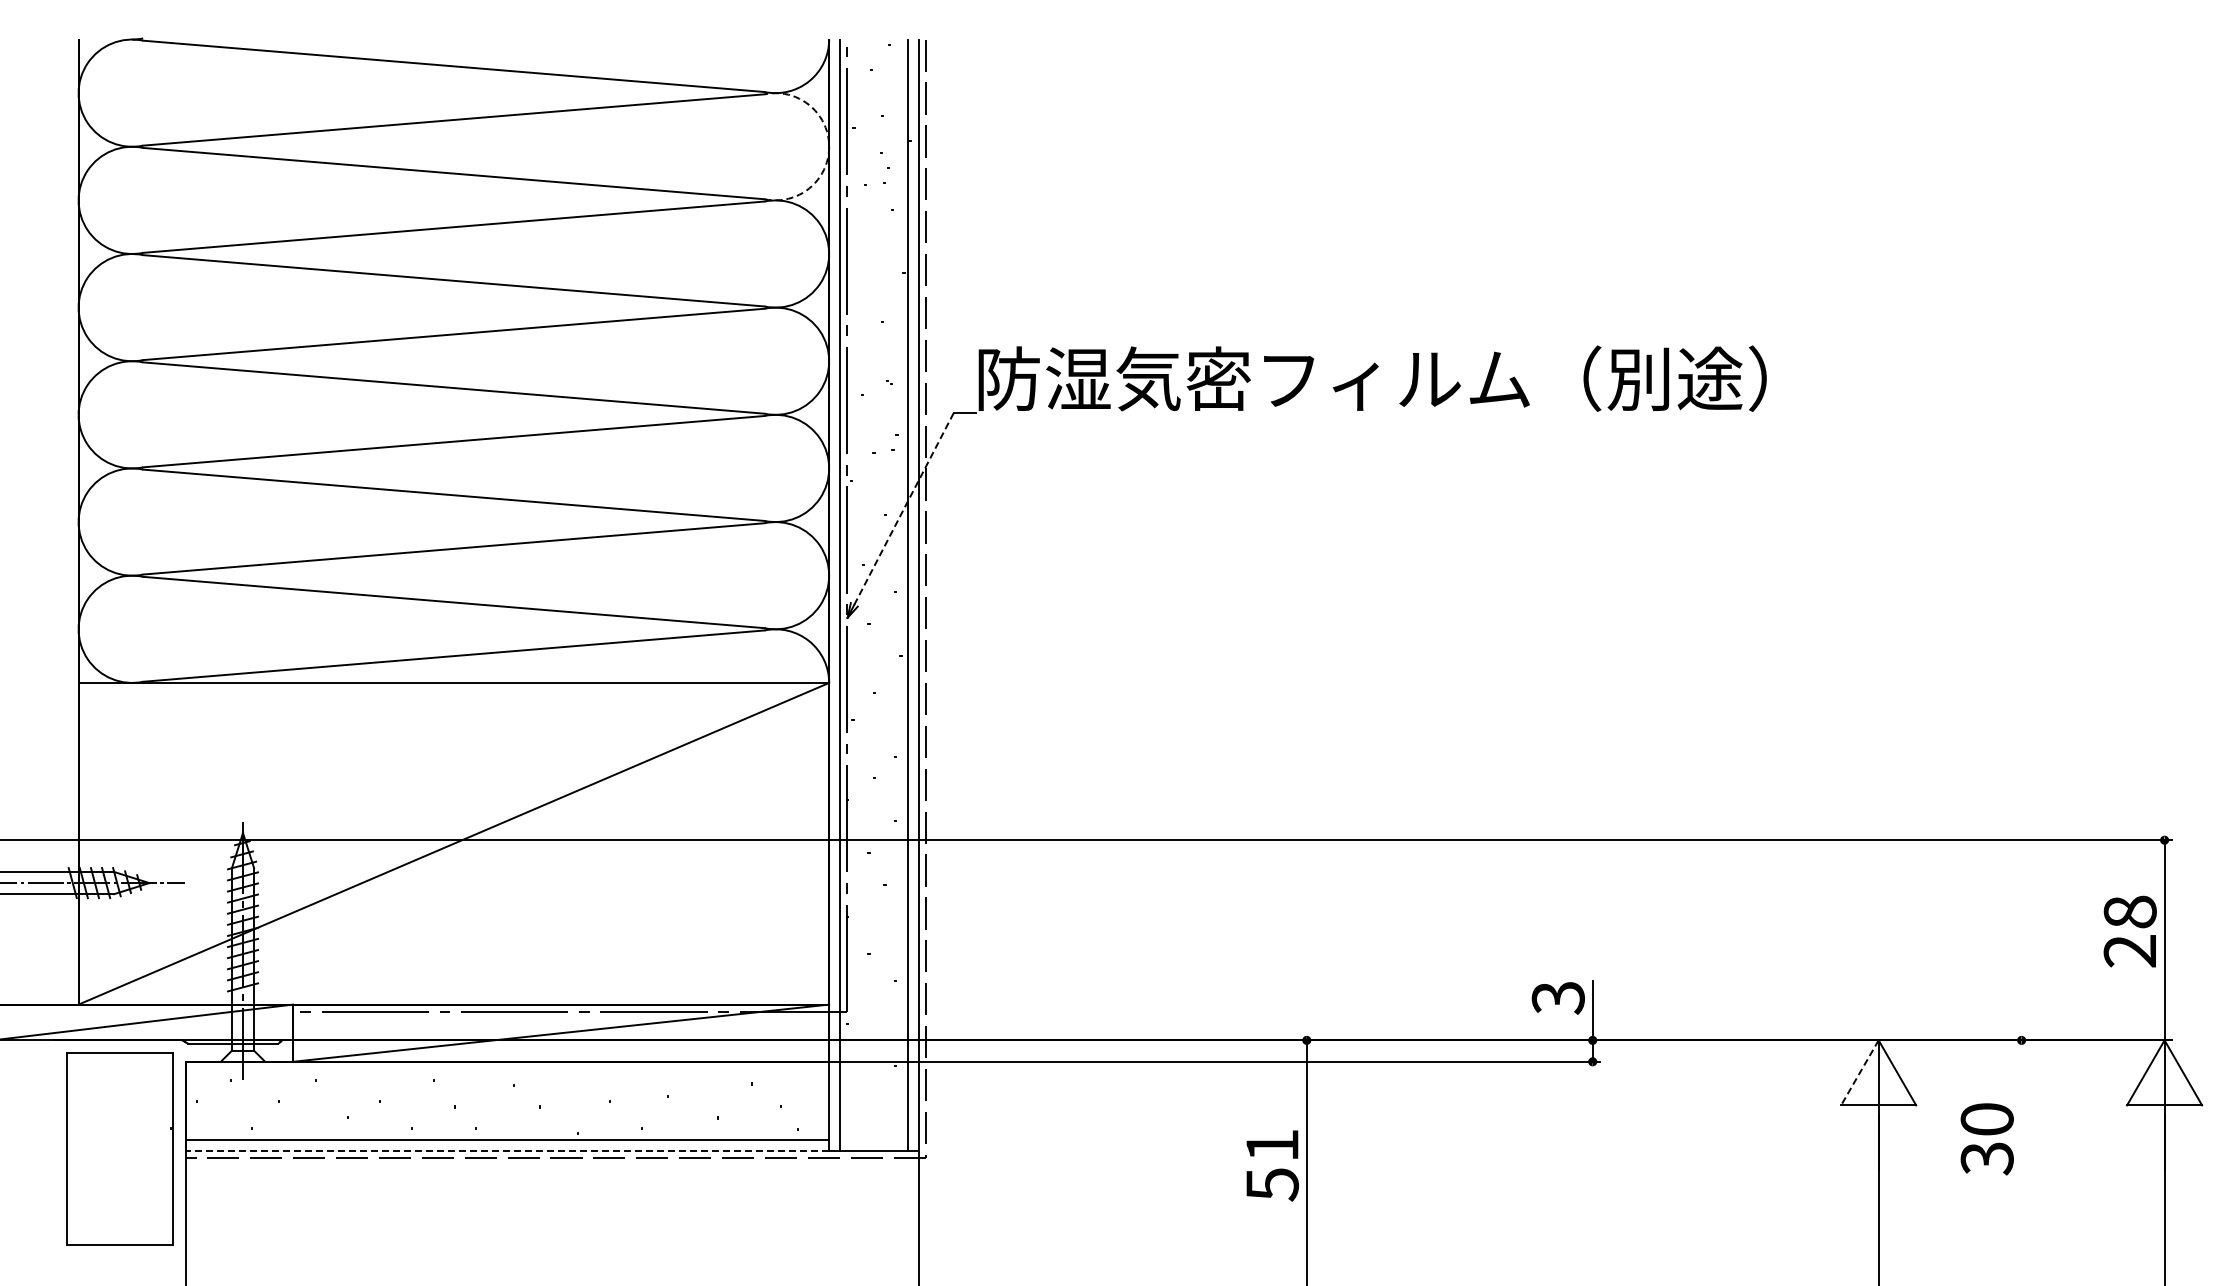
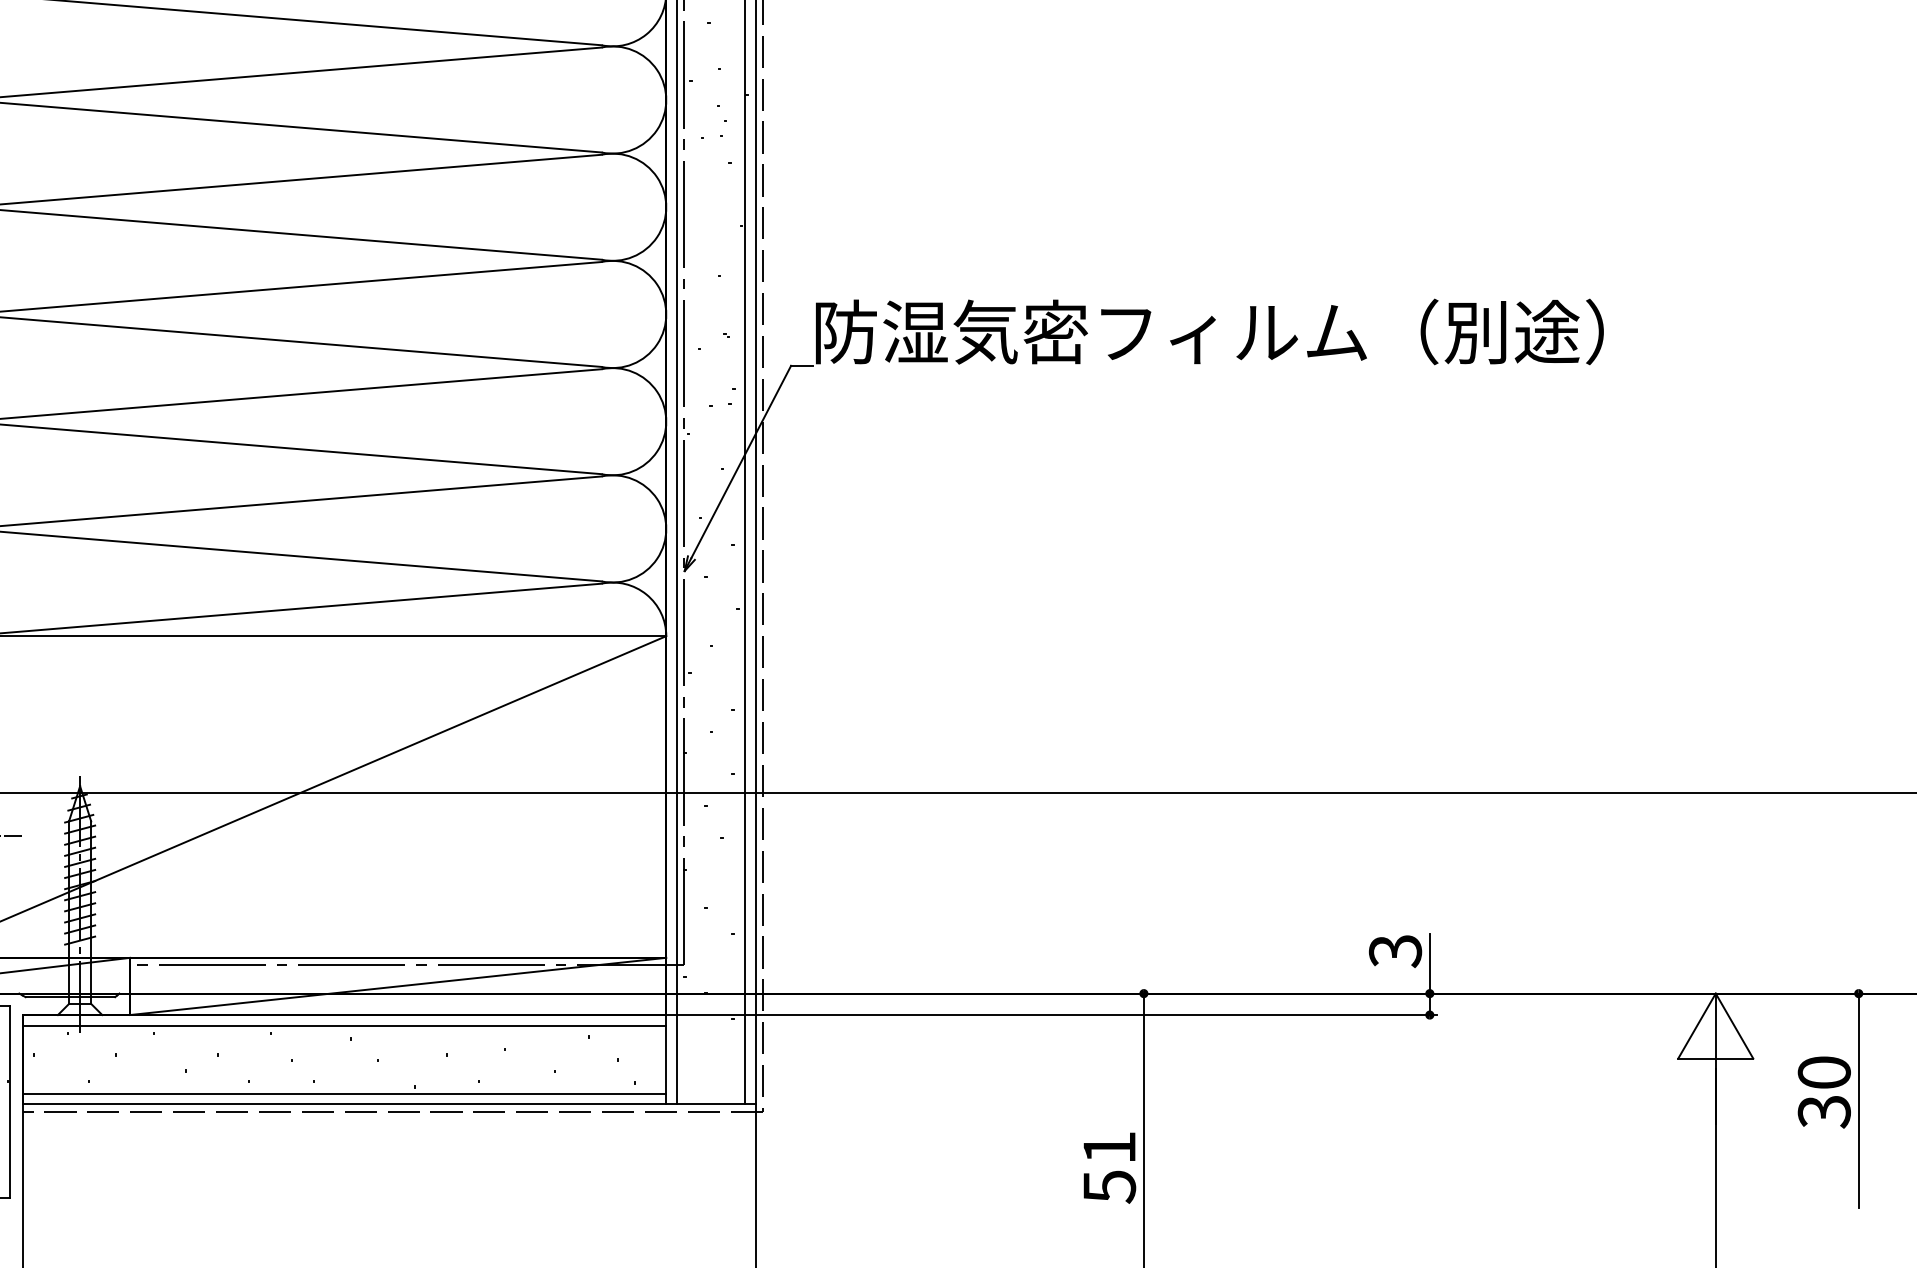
arc: (829, 146) -> (666, 99), dashed -> solid
line: (904, 508) -> (741, 461), dashed -> solid
line: (507, 1072) -> (344, 1025), added
line: (1859, 1072) -> (1696, 1025), dashed -> solid
line: (2021, 1147) -> (1858, 1100), added
line: (507, 1151) -> (344, 1104), dashed -> solid
text: (1272, 1165) -> (1109, 1167), moved

